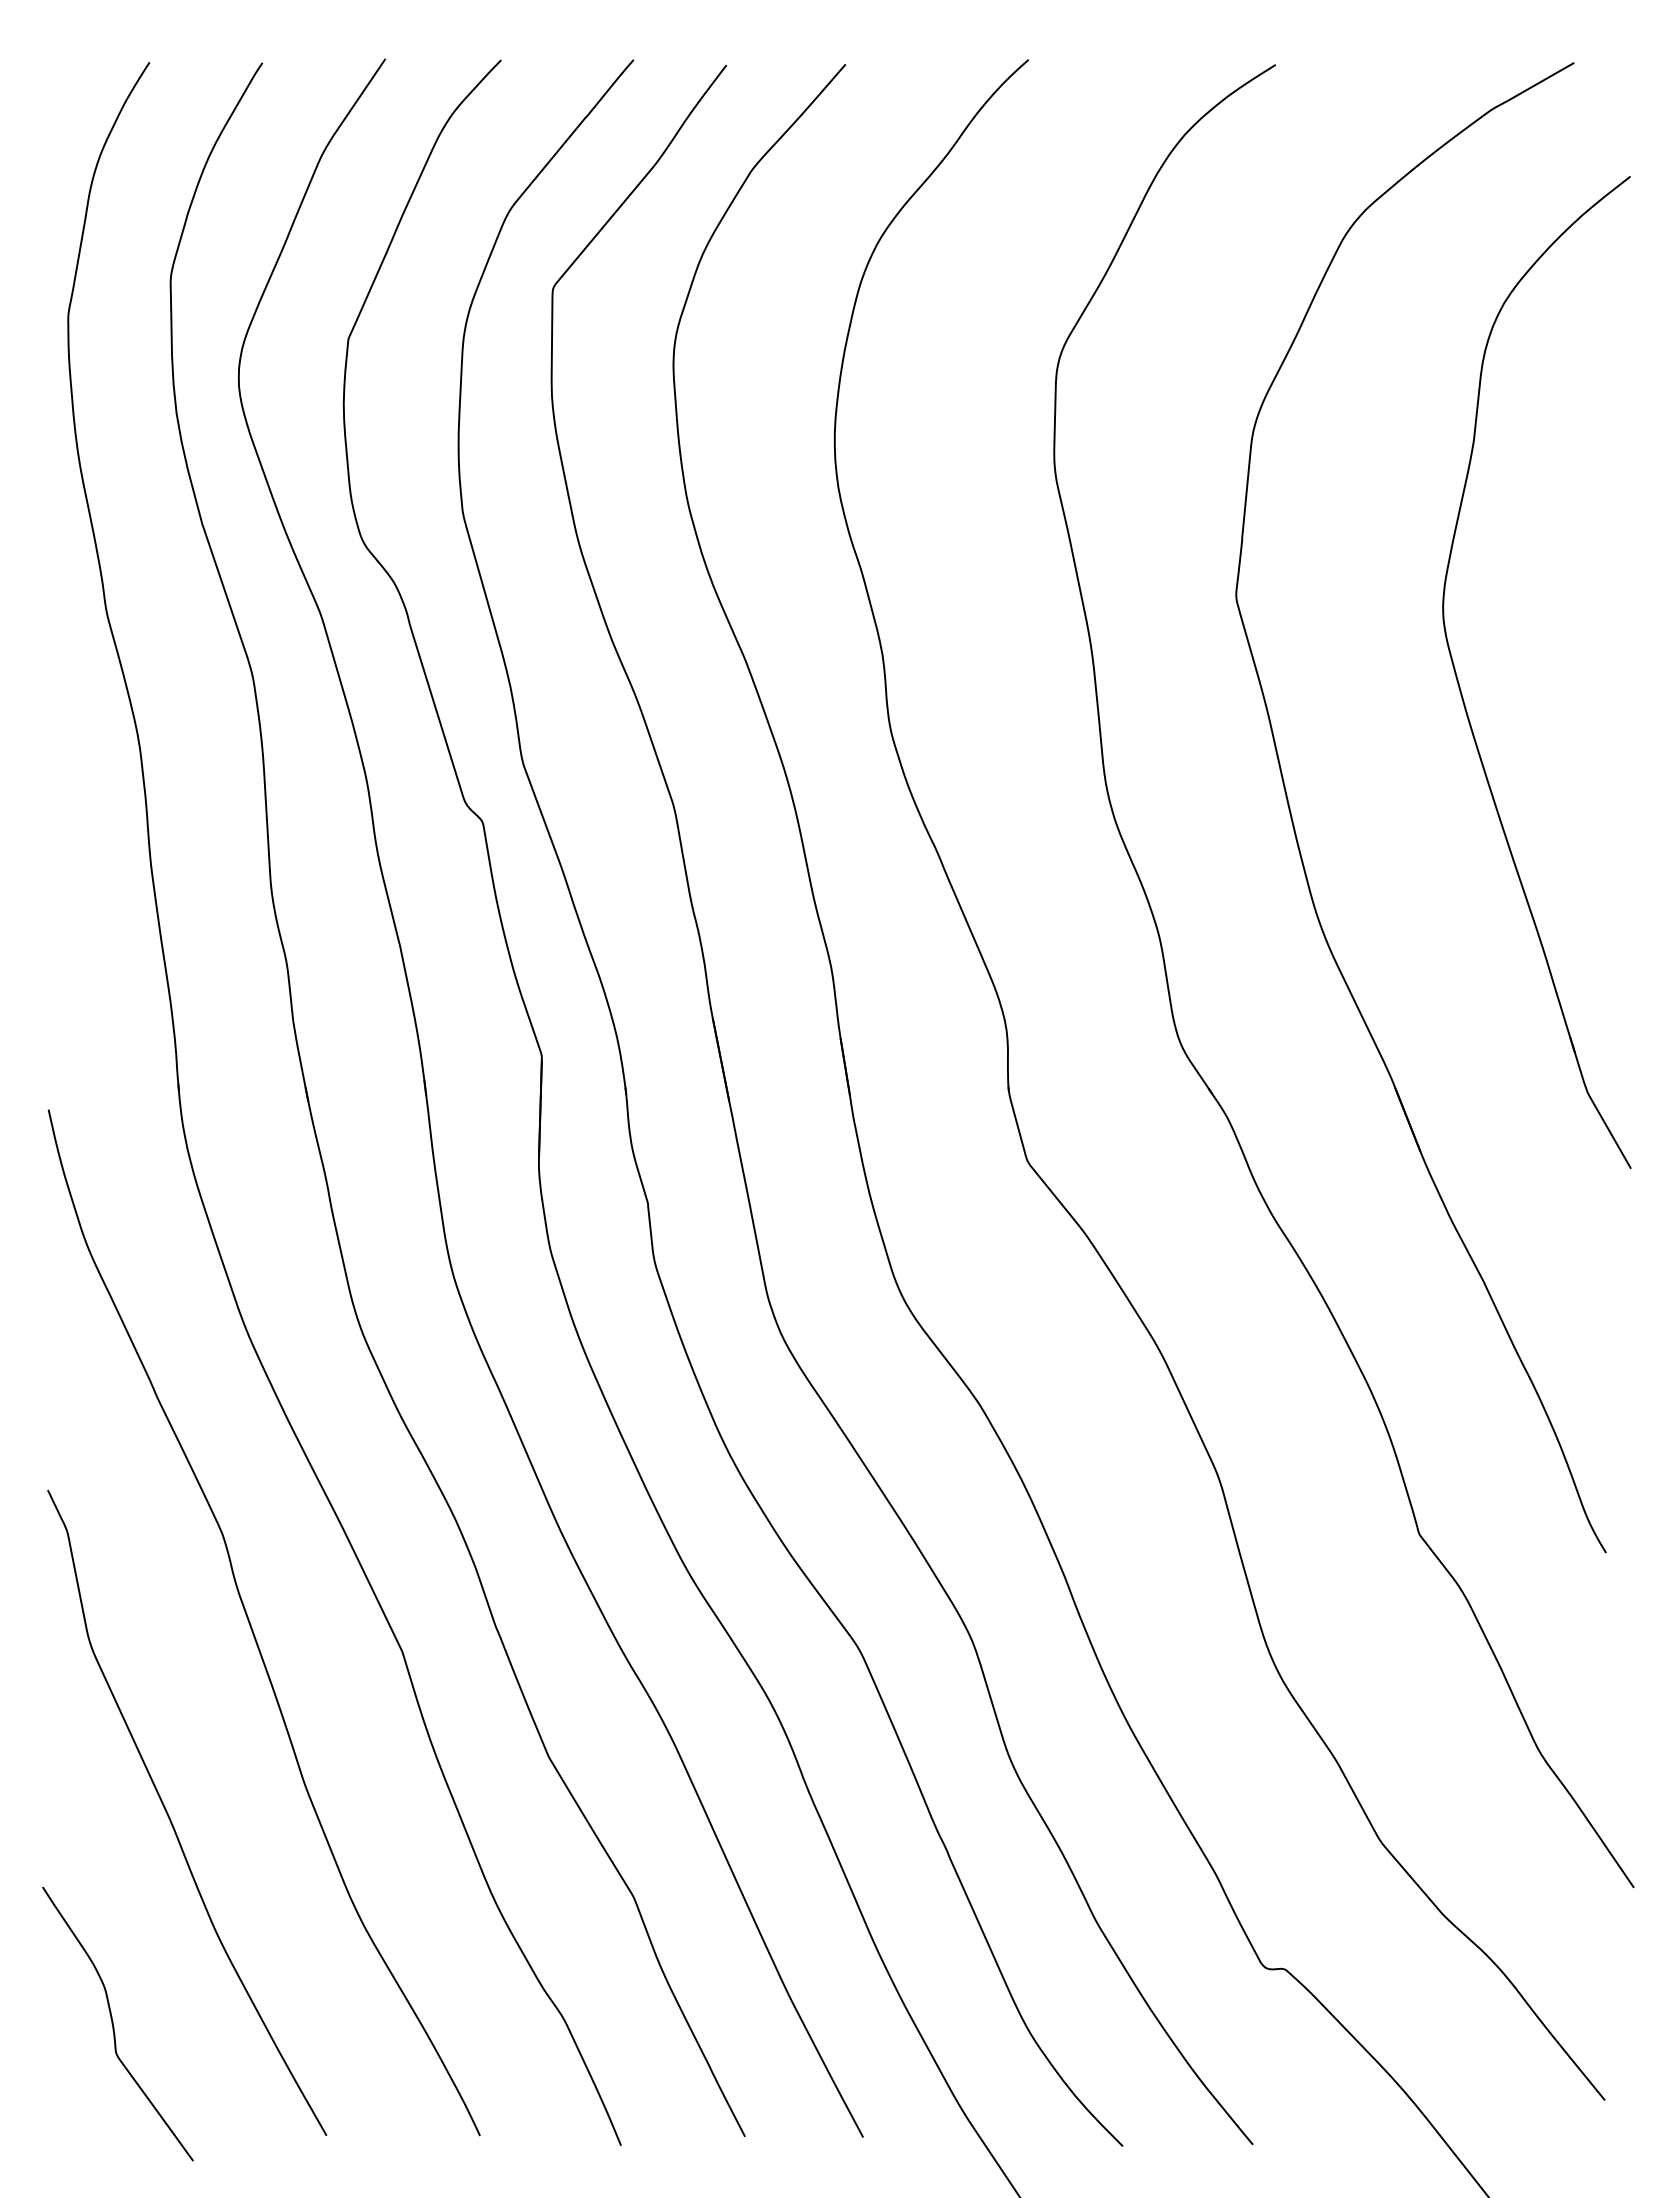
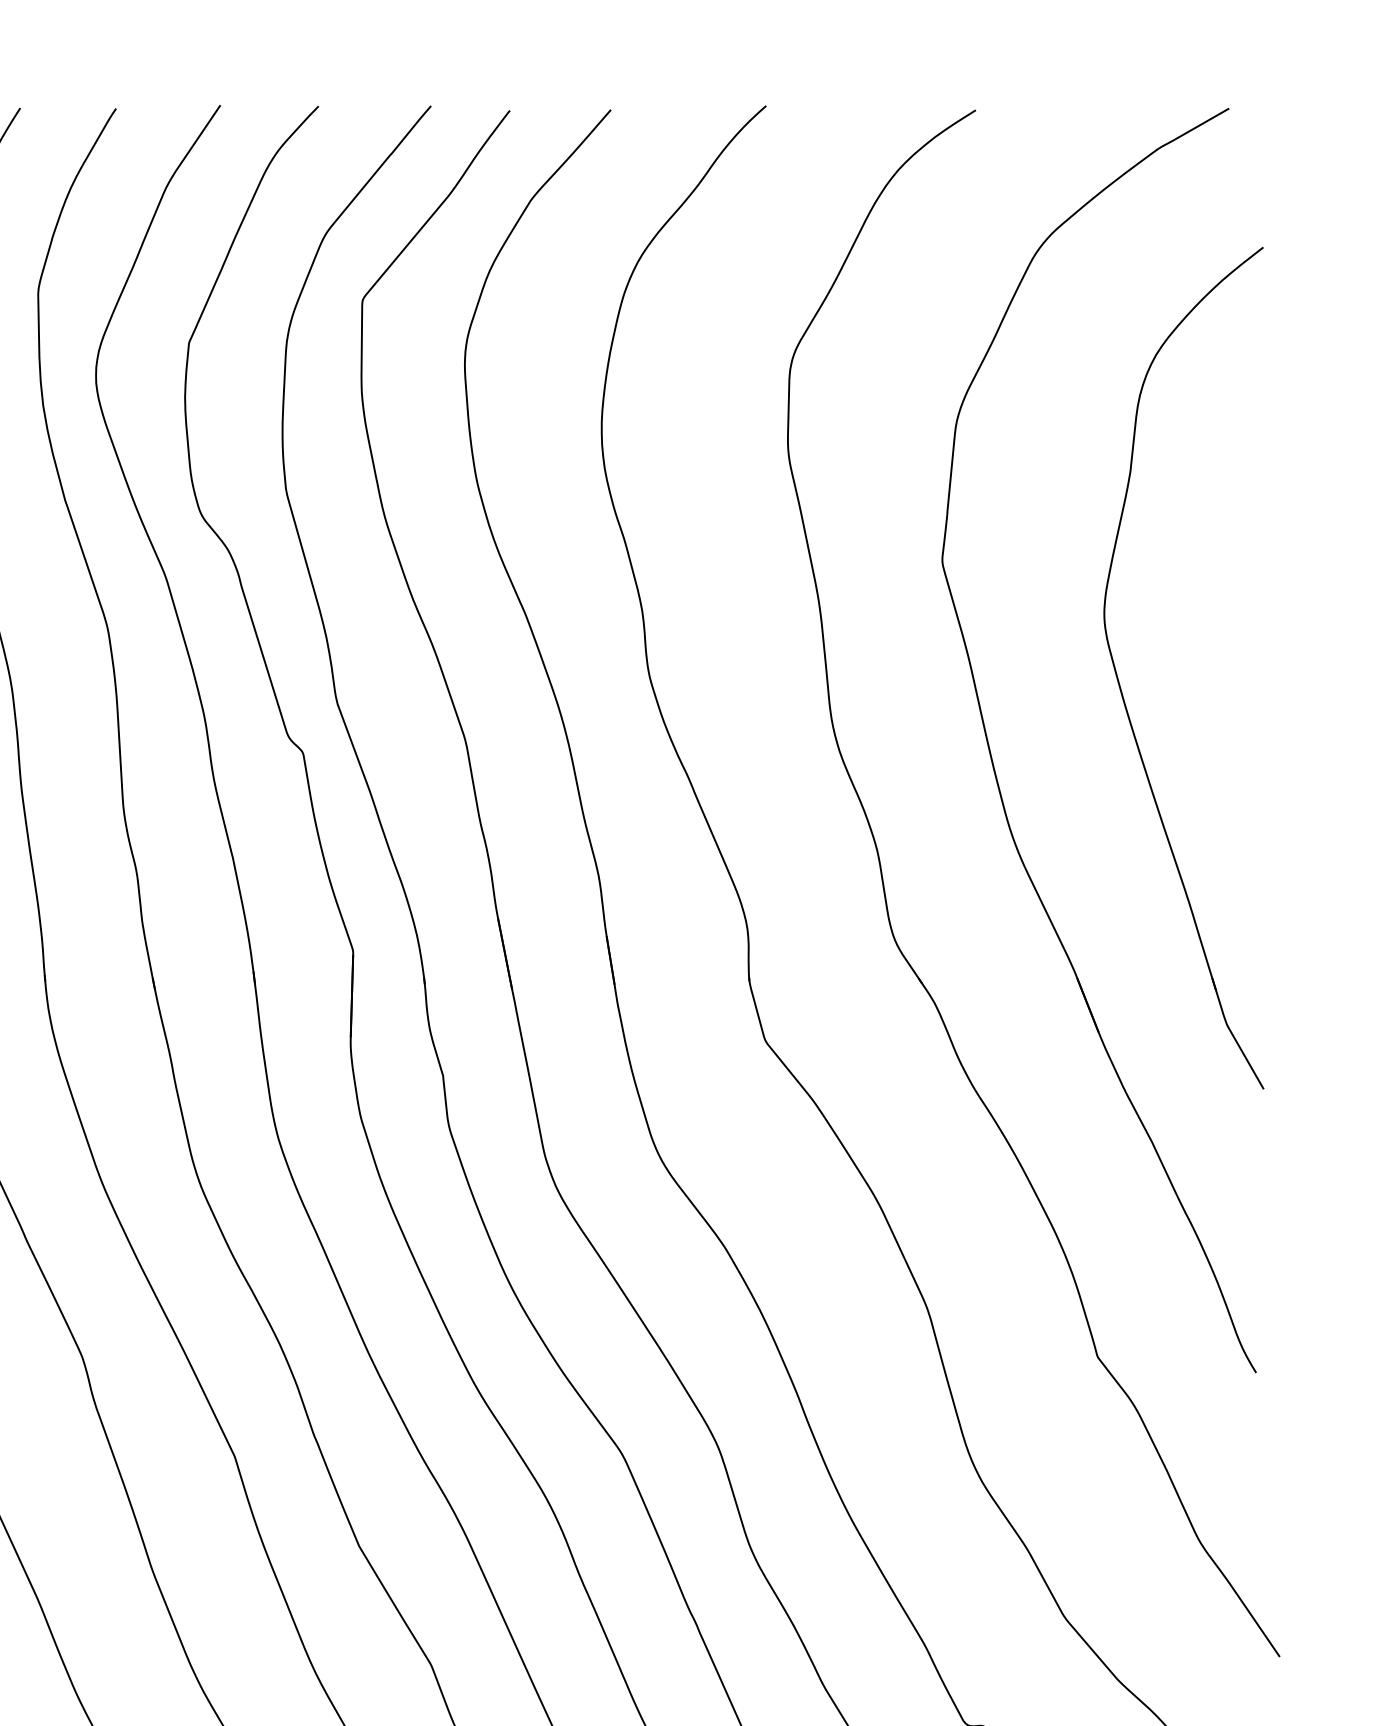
part: (1462, 693) -> (1120, 686), moved

